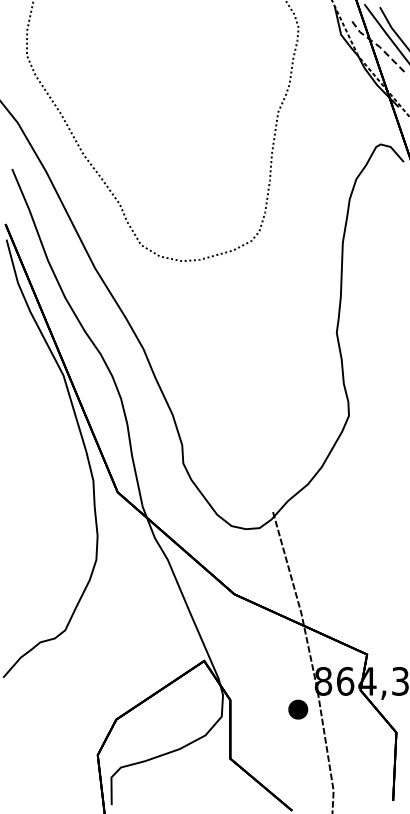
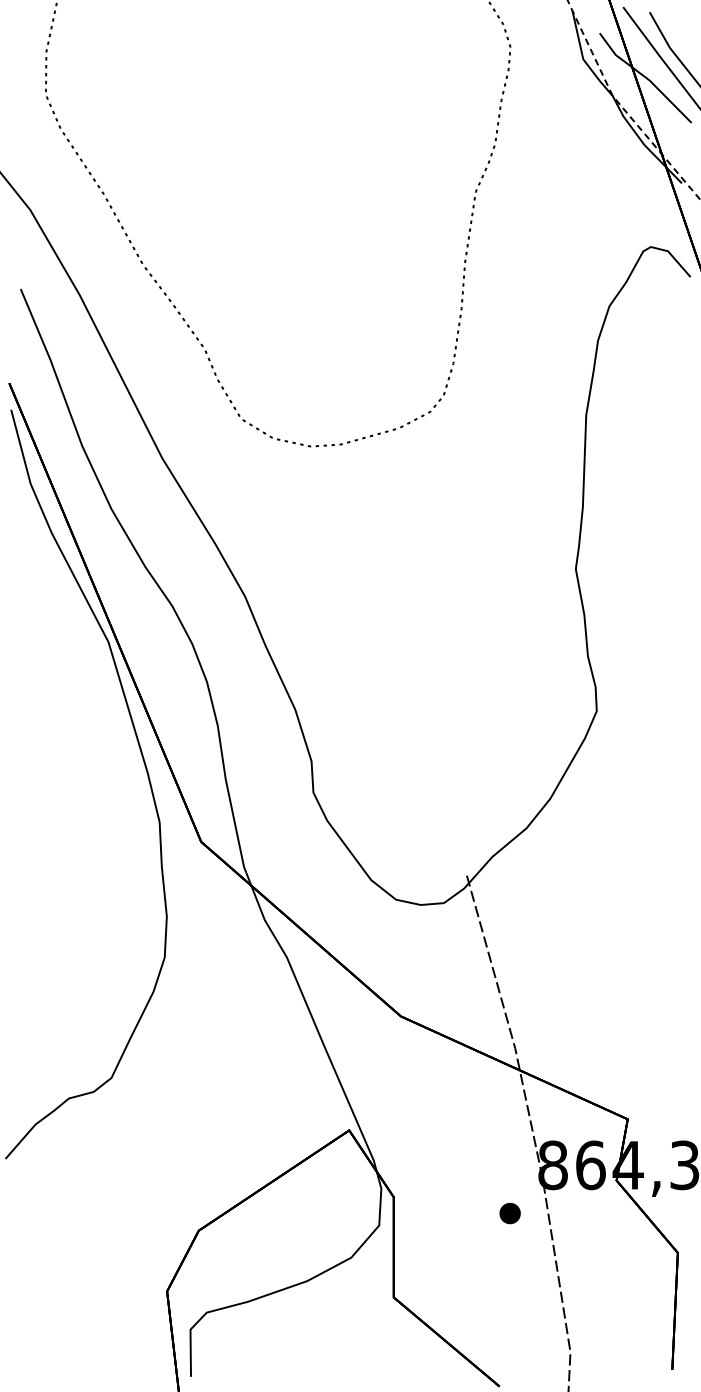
line: (377, 45) -> (645, 77), dashed -> solid
part: (298, 709) -> (510, 1213), size x0.62

